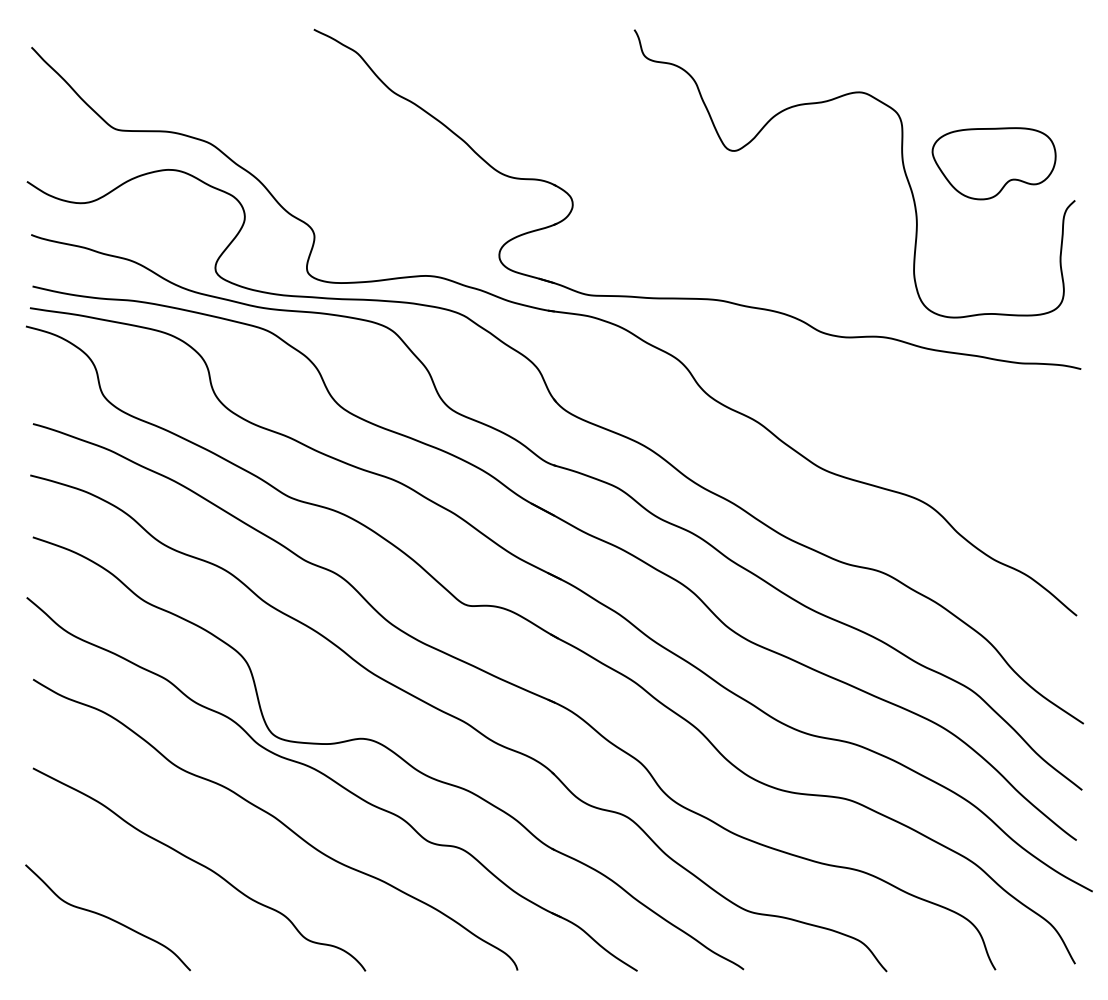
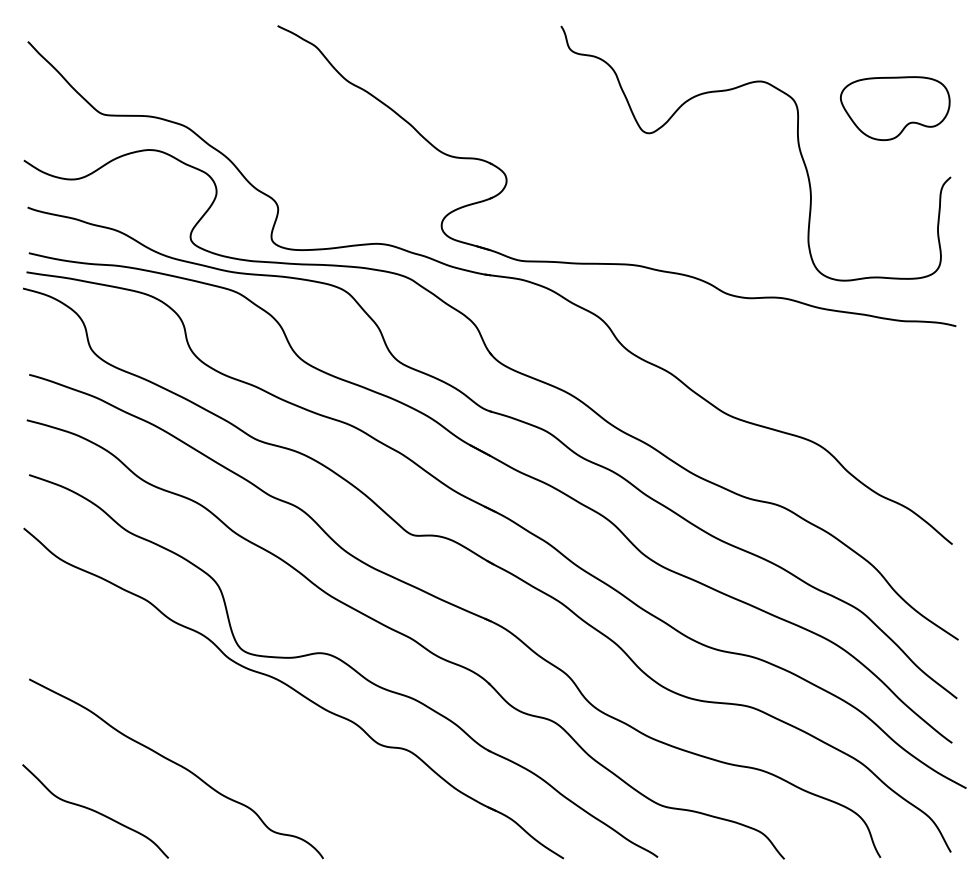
part: (994, 163) -> (895, 108), moved
curve: (278, 821) -> (246, 726), removed

